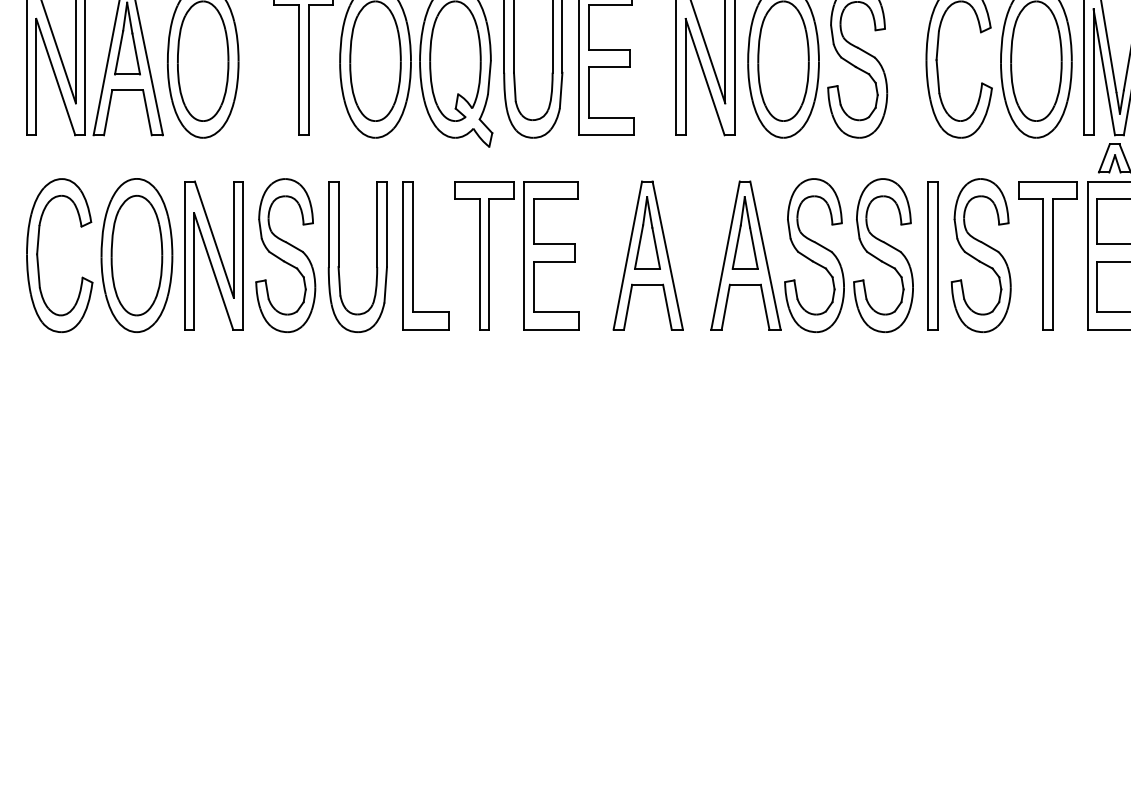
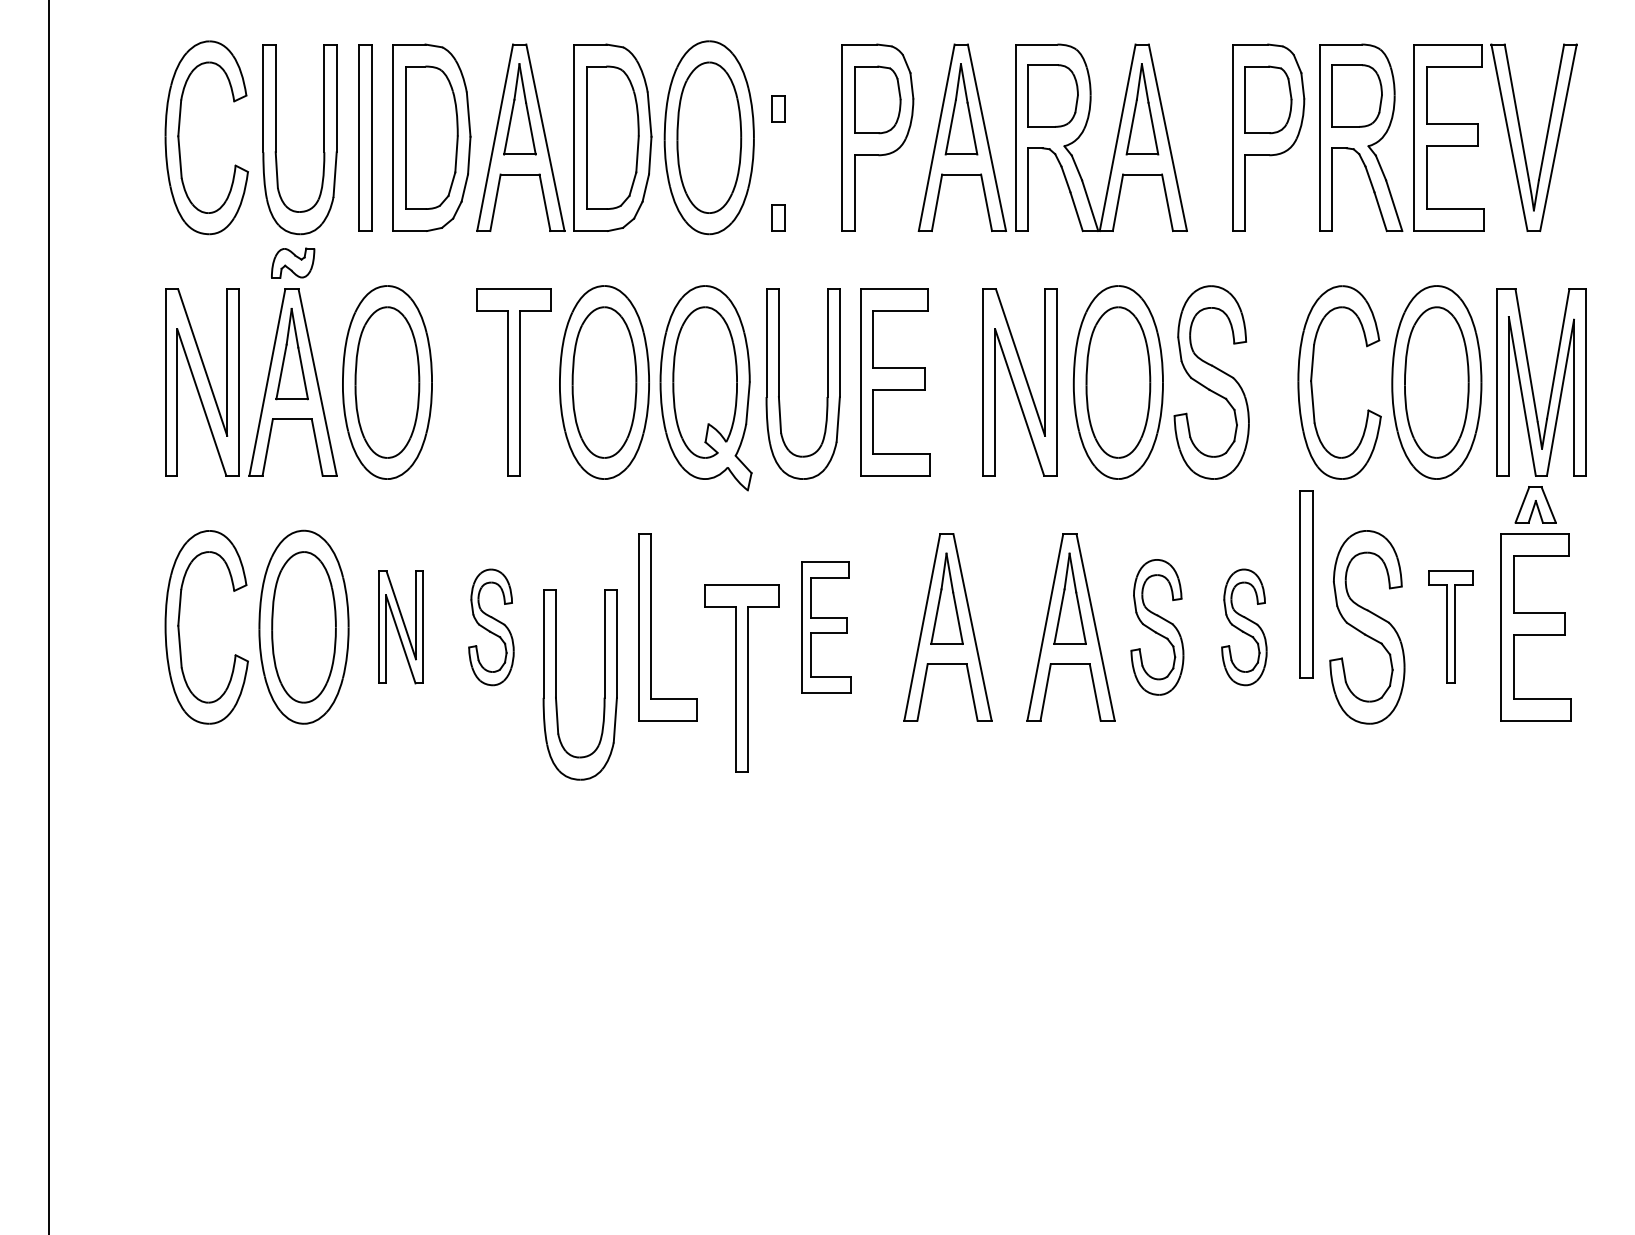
part: (213, 255) -> (400, 627), size x0.6
part: (285, 255) -> (491, 627), size x0.6
part: (484, 255) -> (741, 678), moved
part: (551, 255) -> (826, 627), size x0.7
part: (814, 255) -> (1157, 627), size x0.7
part: (883, 255) -> (1244, 627), size x0.6
part: (932, 255) -> (1306, 584), moved
part: (1047, 255) -> (1450, 627), size x0.6
part: (339, 256) -> (556, 684), moved

